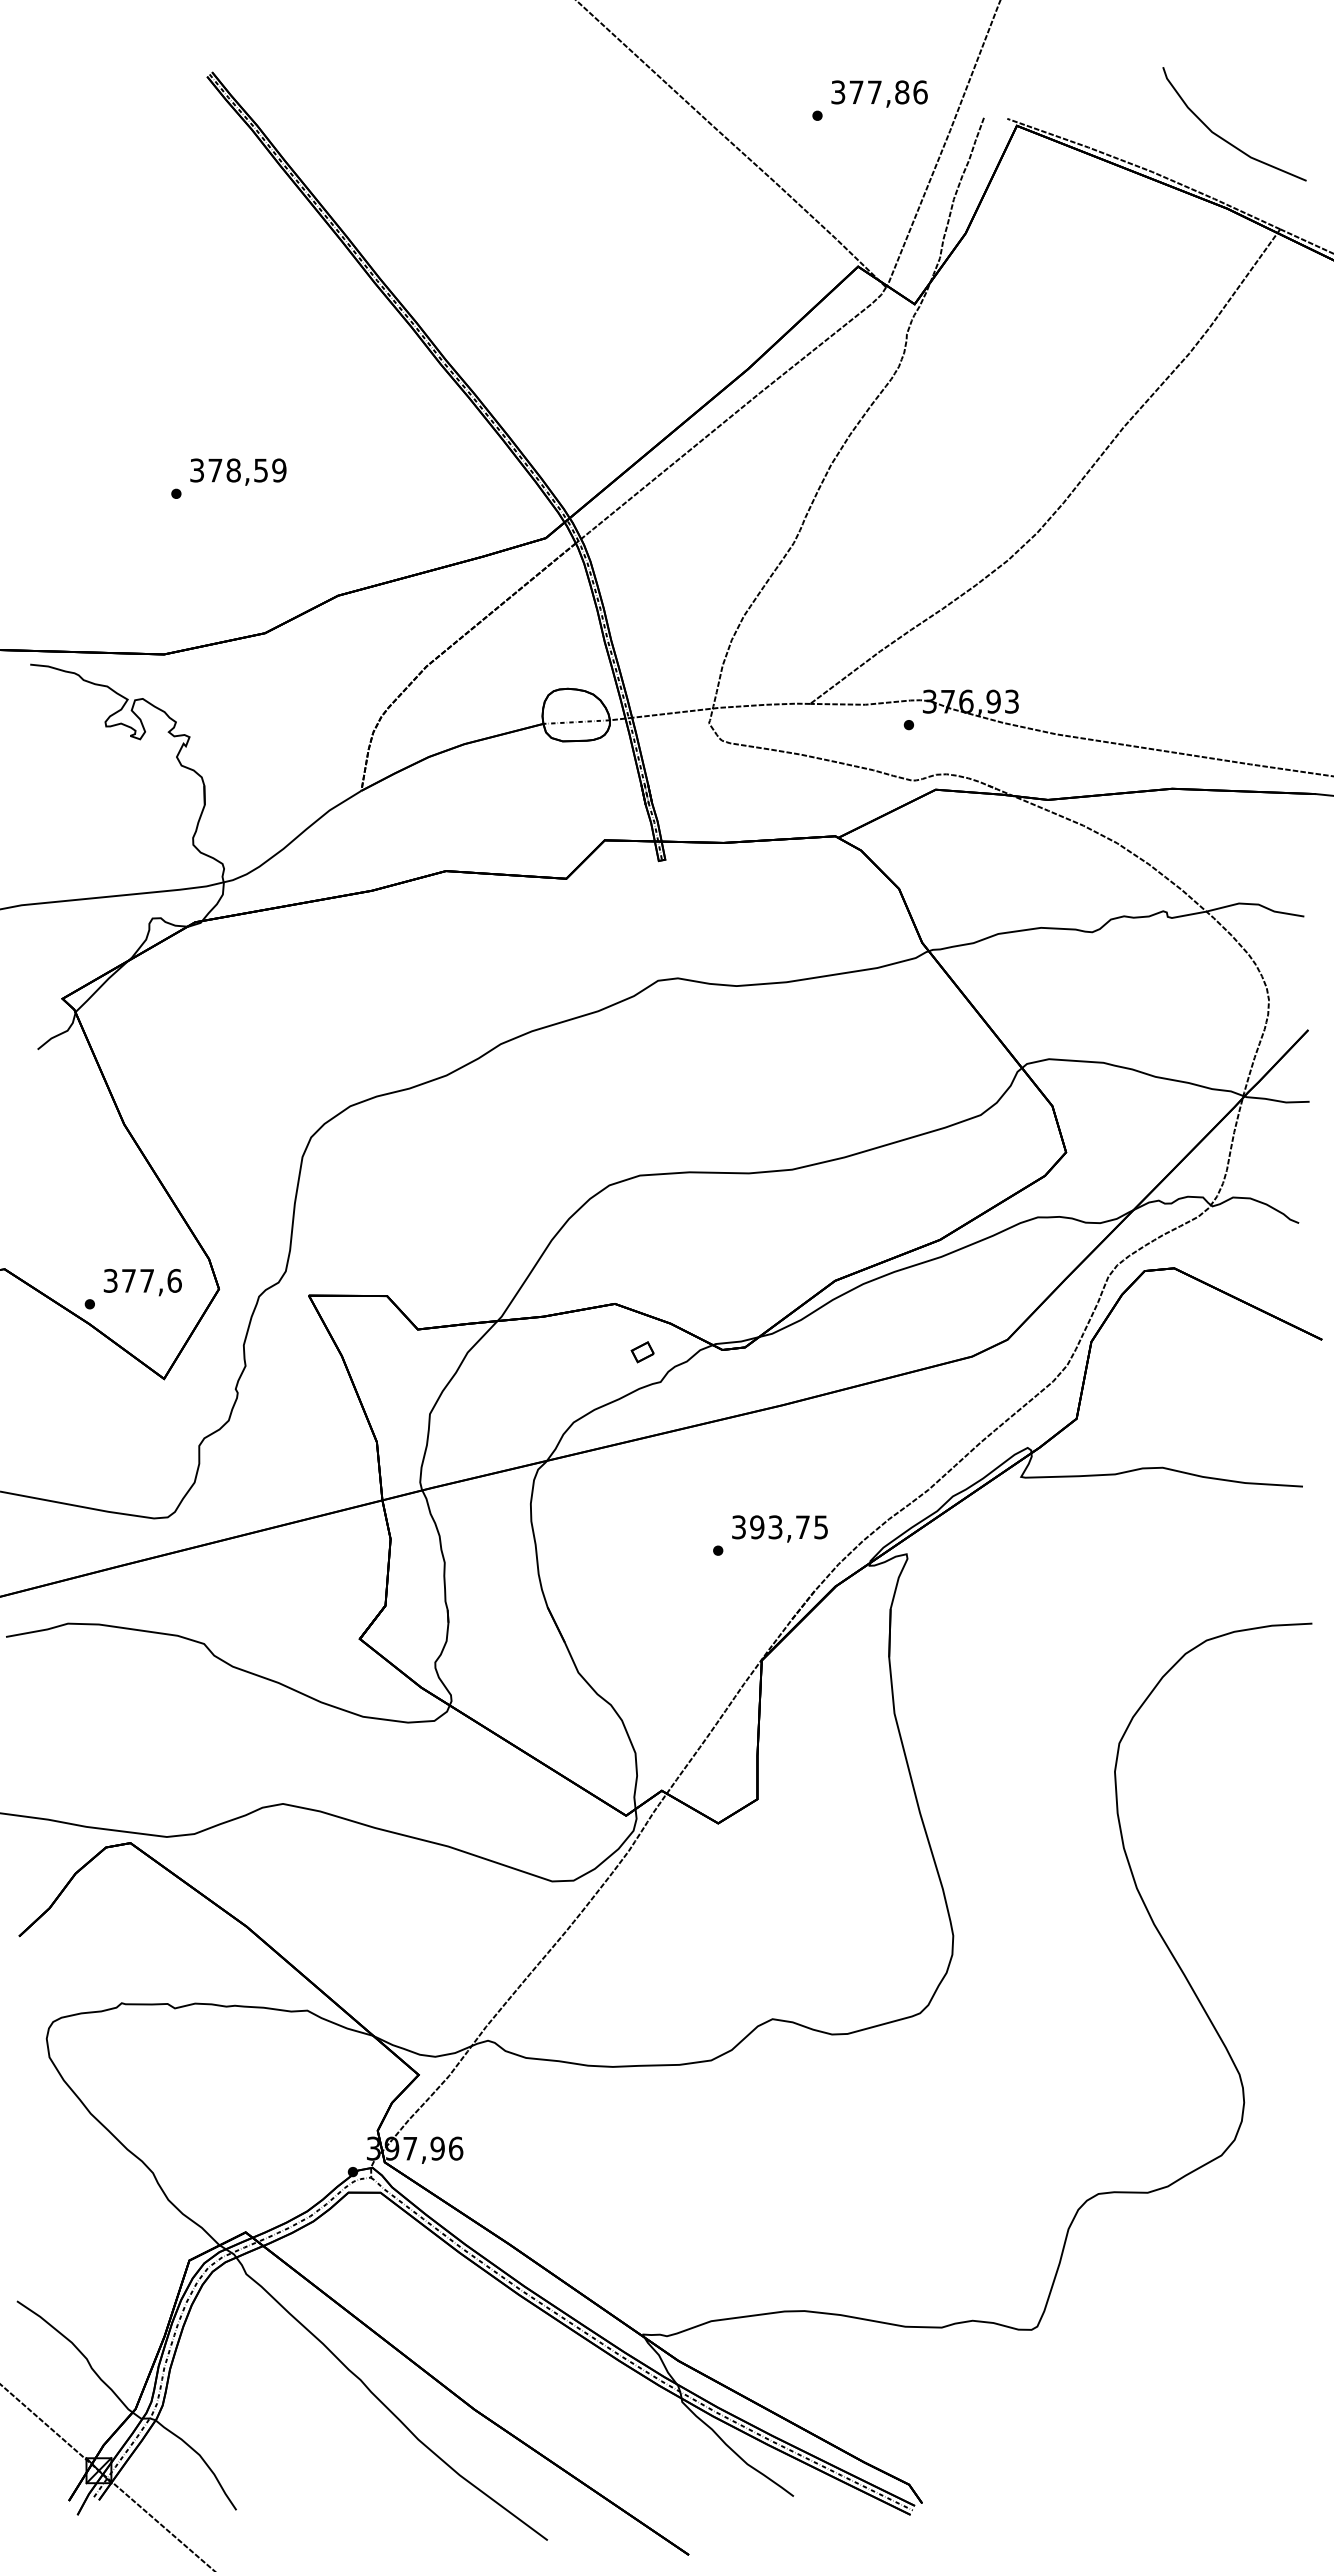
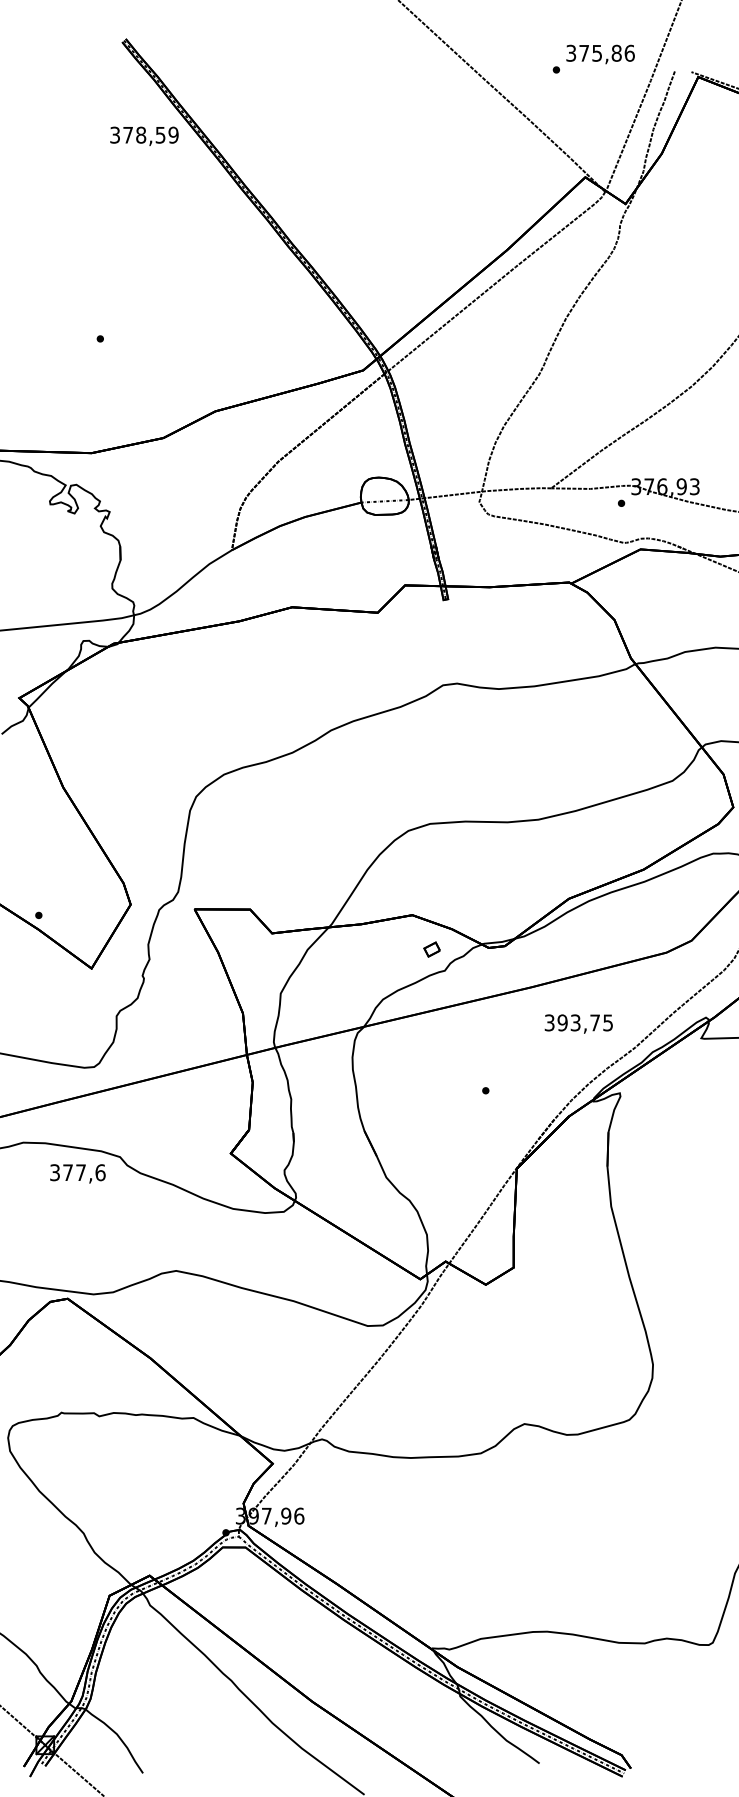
text: (874, 92) -> (596, 53), 377,86 -> 375,86
text: (238, 471) -> (144, 135), moved
text: (142, 1282) -> (77, 1173), moved
text: (779, 1528) -> (578, 1023), moved

